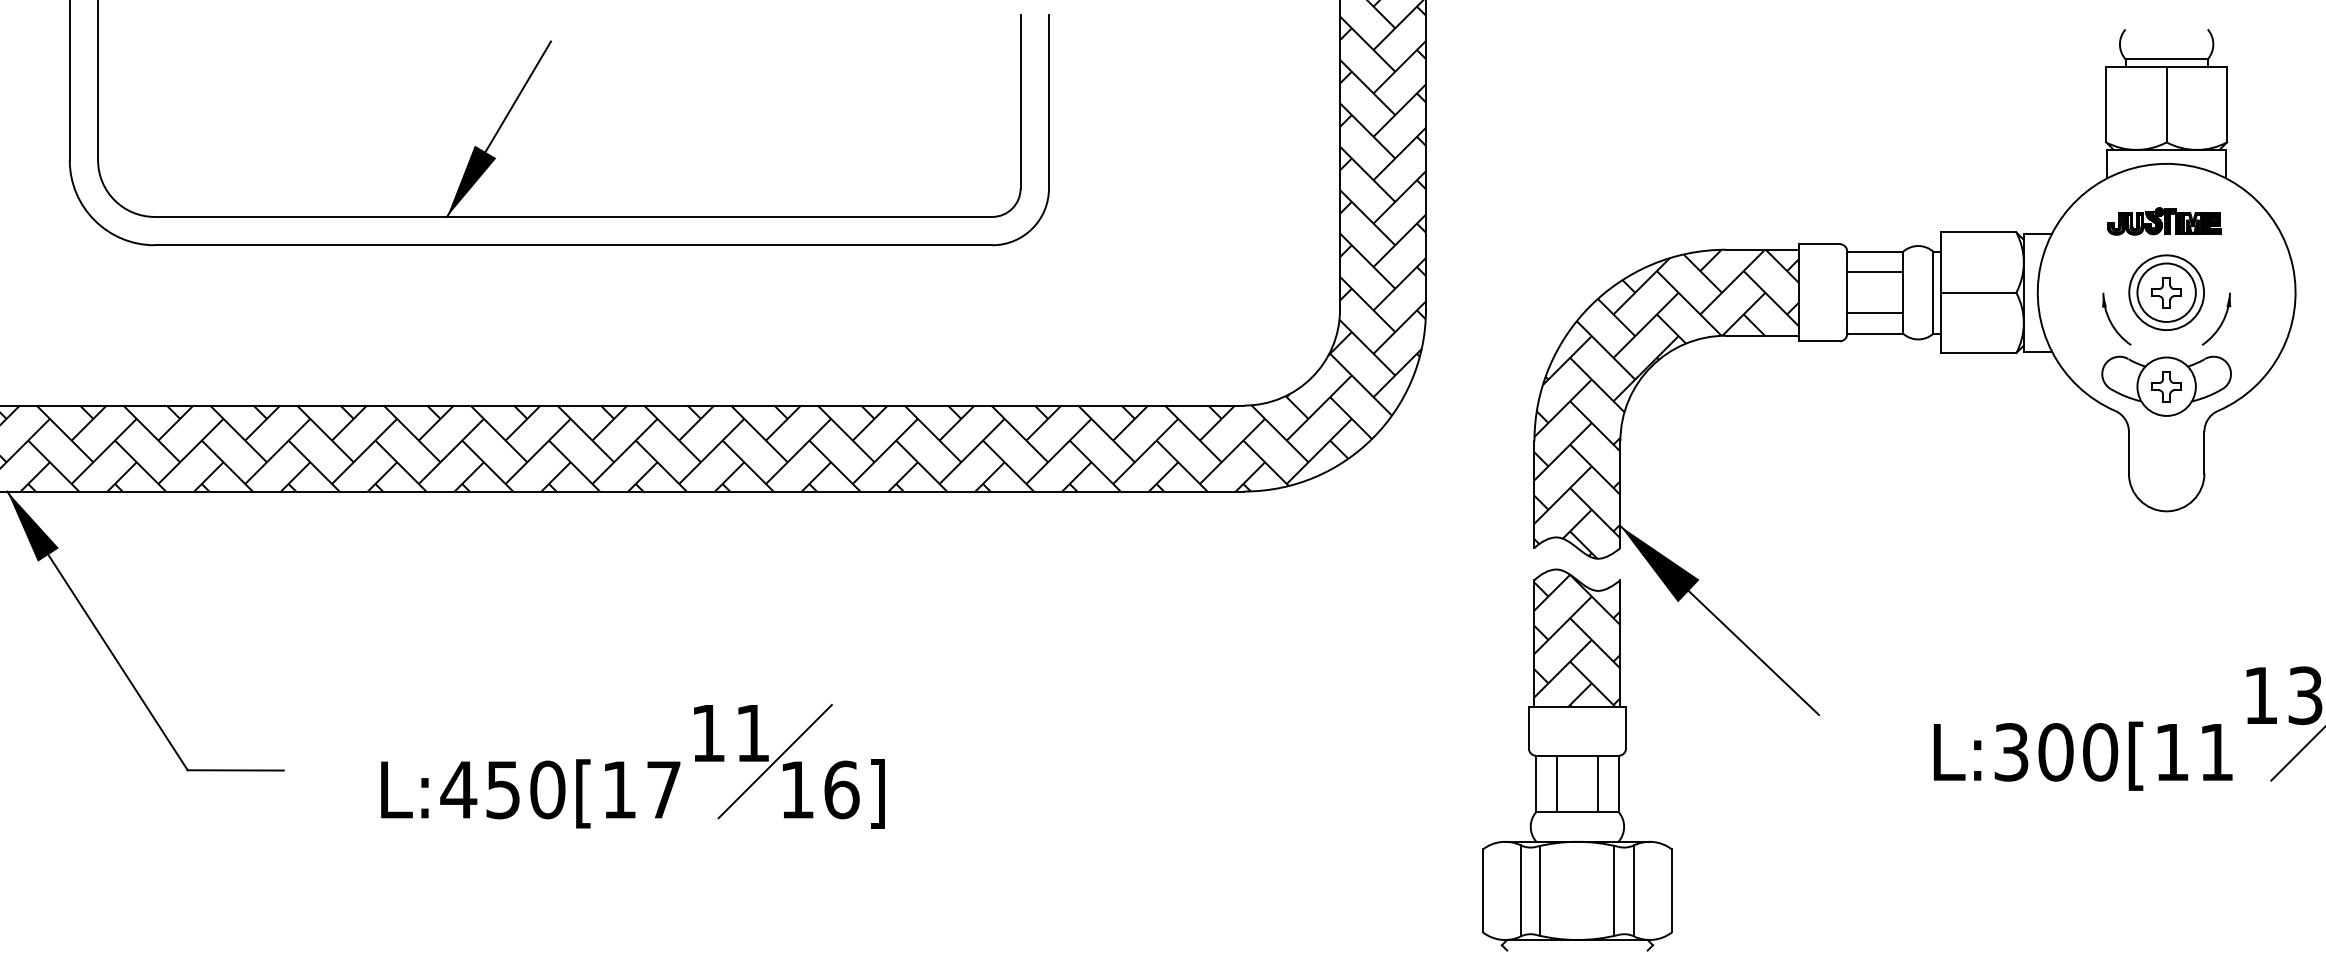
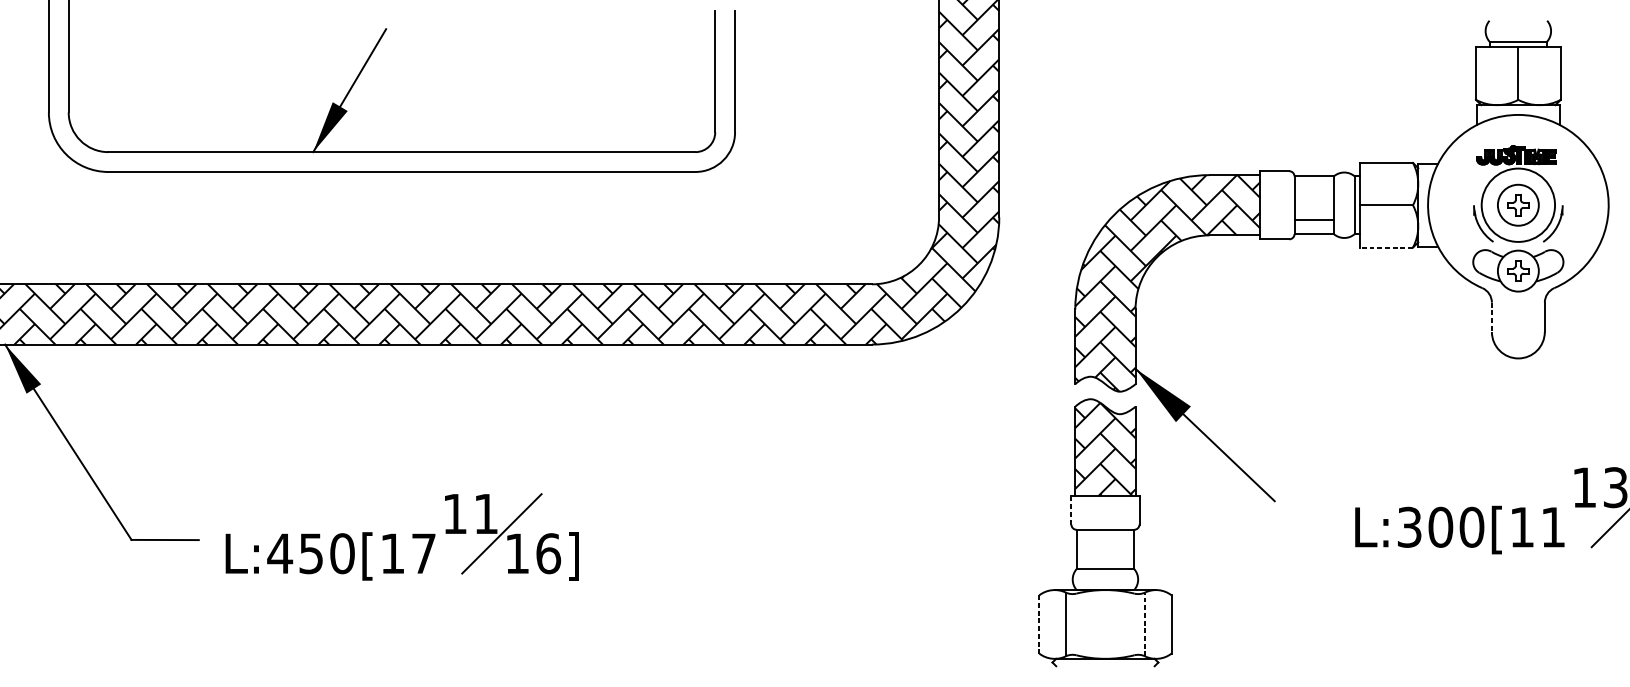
line: (1875, 272) -> (1314, 191), removed
circle: (2166, 292) -> (1518, 205), size x1.4
line: (1978, 353) -> (1386, 247), solid -> dashed
line: (2128, 452) -> (1491, 317), solid -> dashed
line: (1528, 727) -> (1071, 509), solid -> dashed
part: (624, 766) -> (396, 537), moved
line: (1556, 783) -> (1090, 549), removed
line: (1597, 783) -> (1119, 549), removed
line: (1483, 890) -> (1039, 624), solid -> dashed
line: (1540, 890) -> (1079, 624), removed
line: (1614, 890) -> (1131, 624), removed
line: (1634, 890) -> (1145, 624), solid -> dashed

